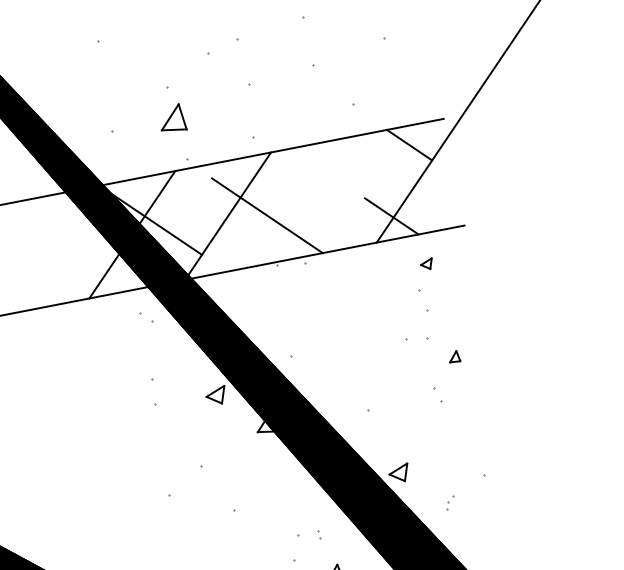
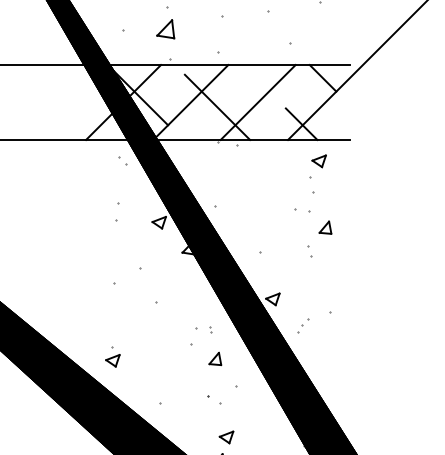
line: (322, 197) -> (257, 102), added
part: (426, 264) -> (318, 161), size x1.67
part: (454, 356) -> (325, 227), size x1.67
part: (450, 502) -> (303, 325), size x1.67

